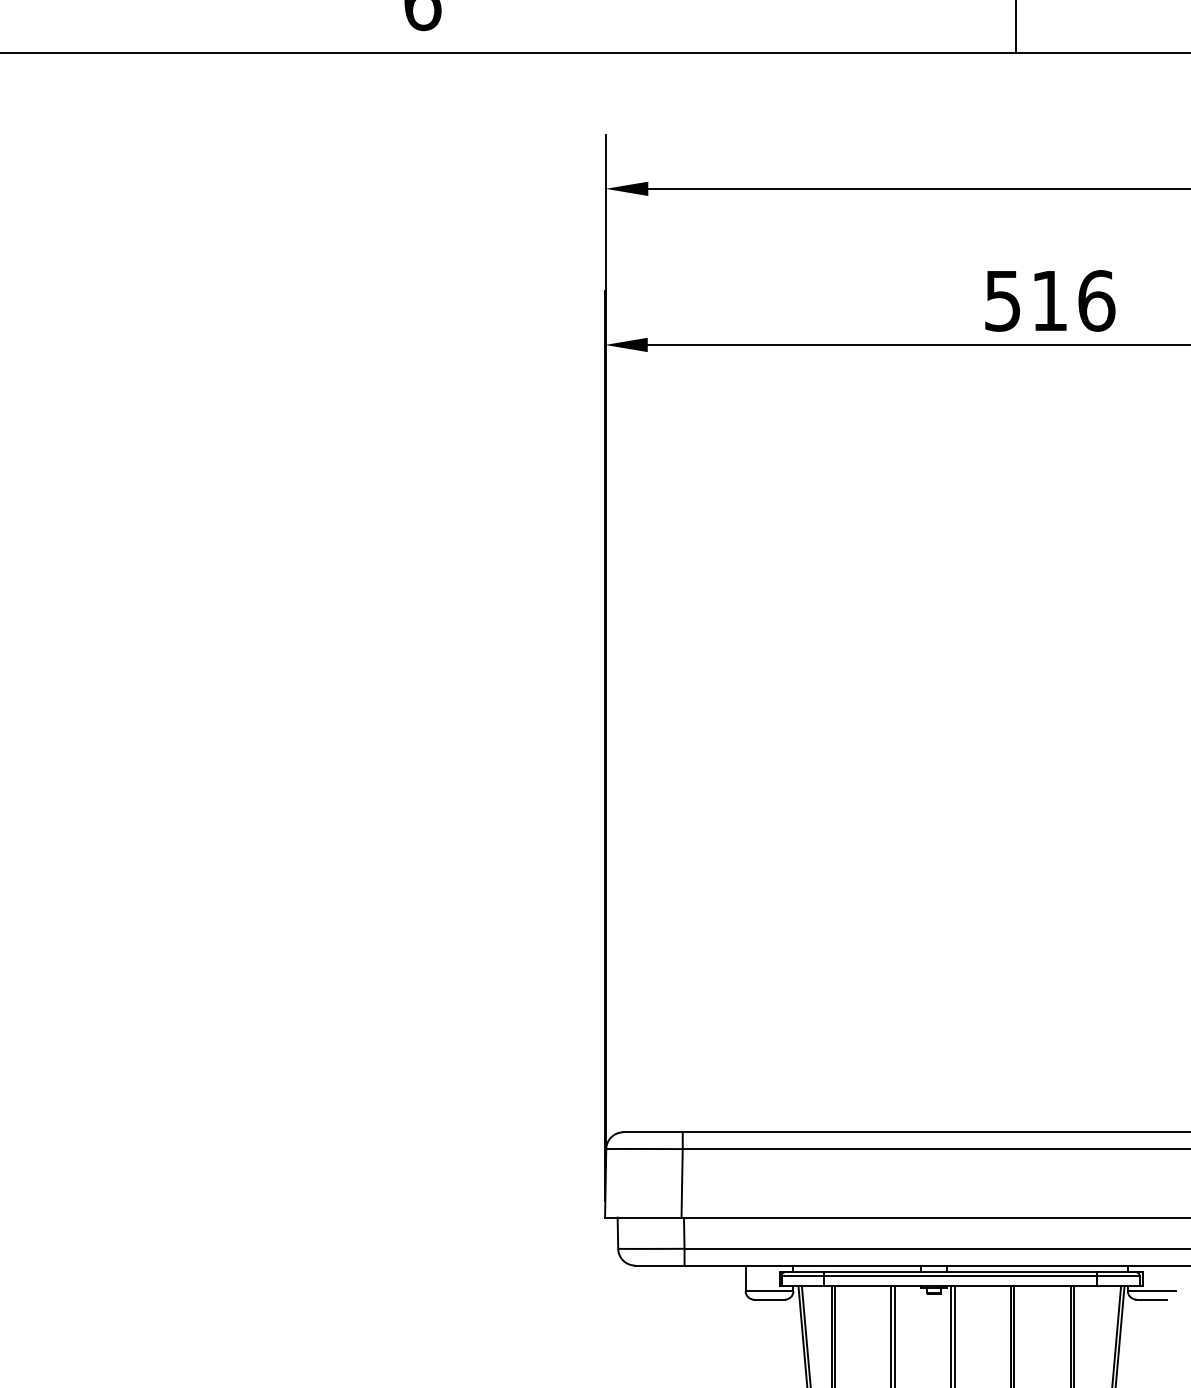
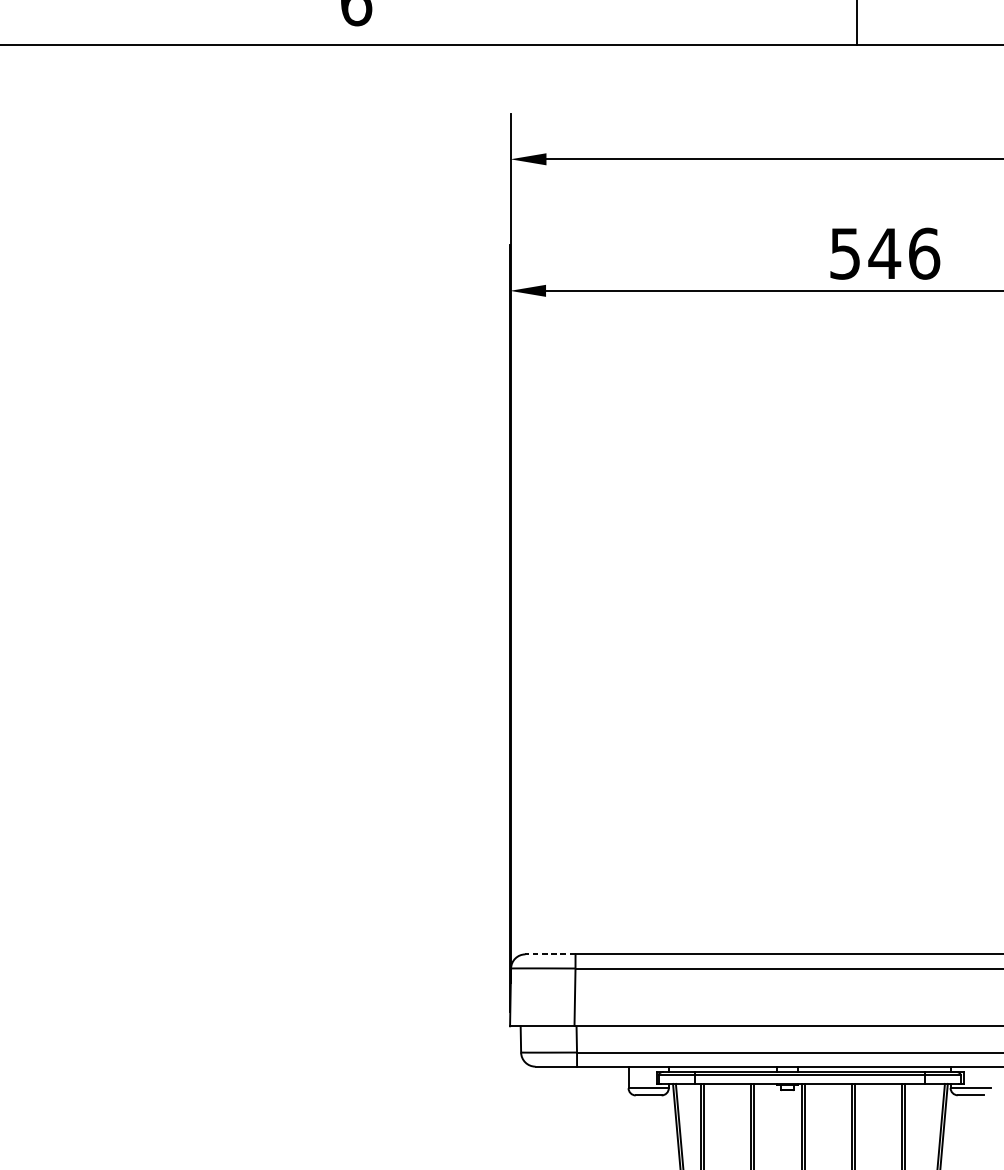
text: (1049, 300) -> (884, 253), 516 -> 546
line: (653, 1132) -> (550, 954), solid -> dashed

